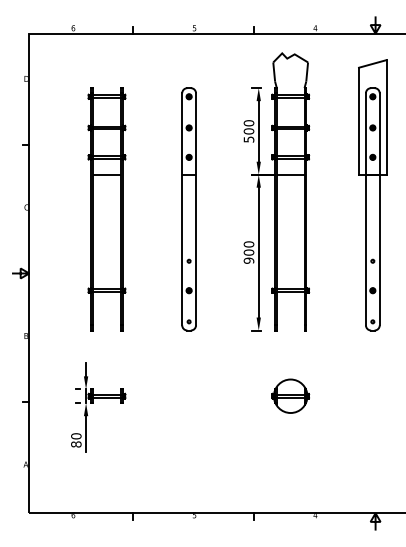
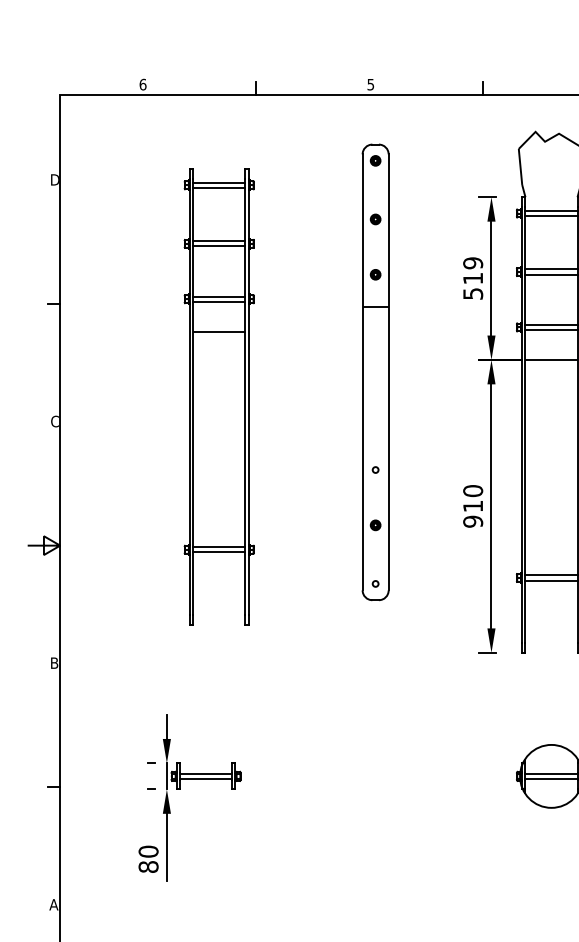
text: (248, 127) -> (472, 271), 500 -> 519
part: (106, 209) -> (218, 397), moved
part: (188, 209) -> (374, 372), moved
text: (248, 252) -> (472, 506), 900 -> 910

